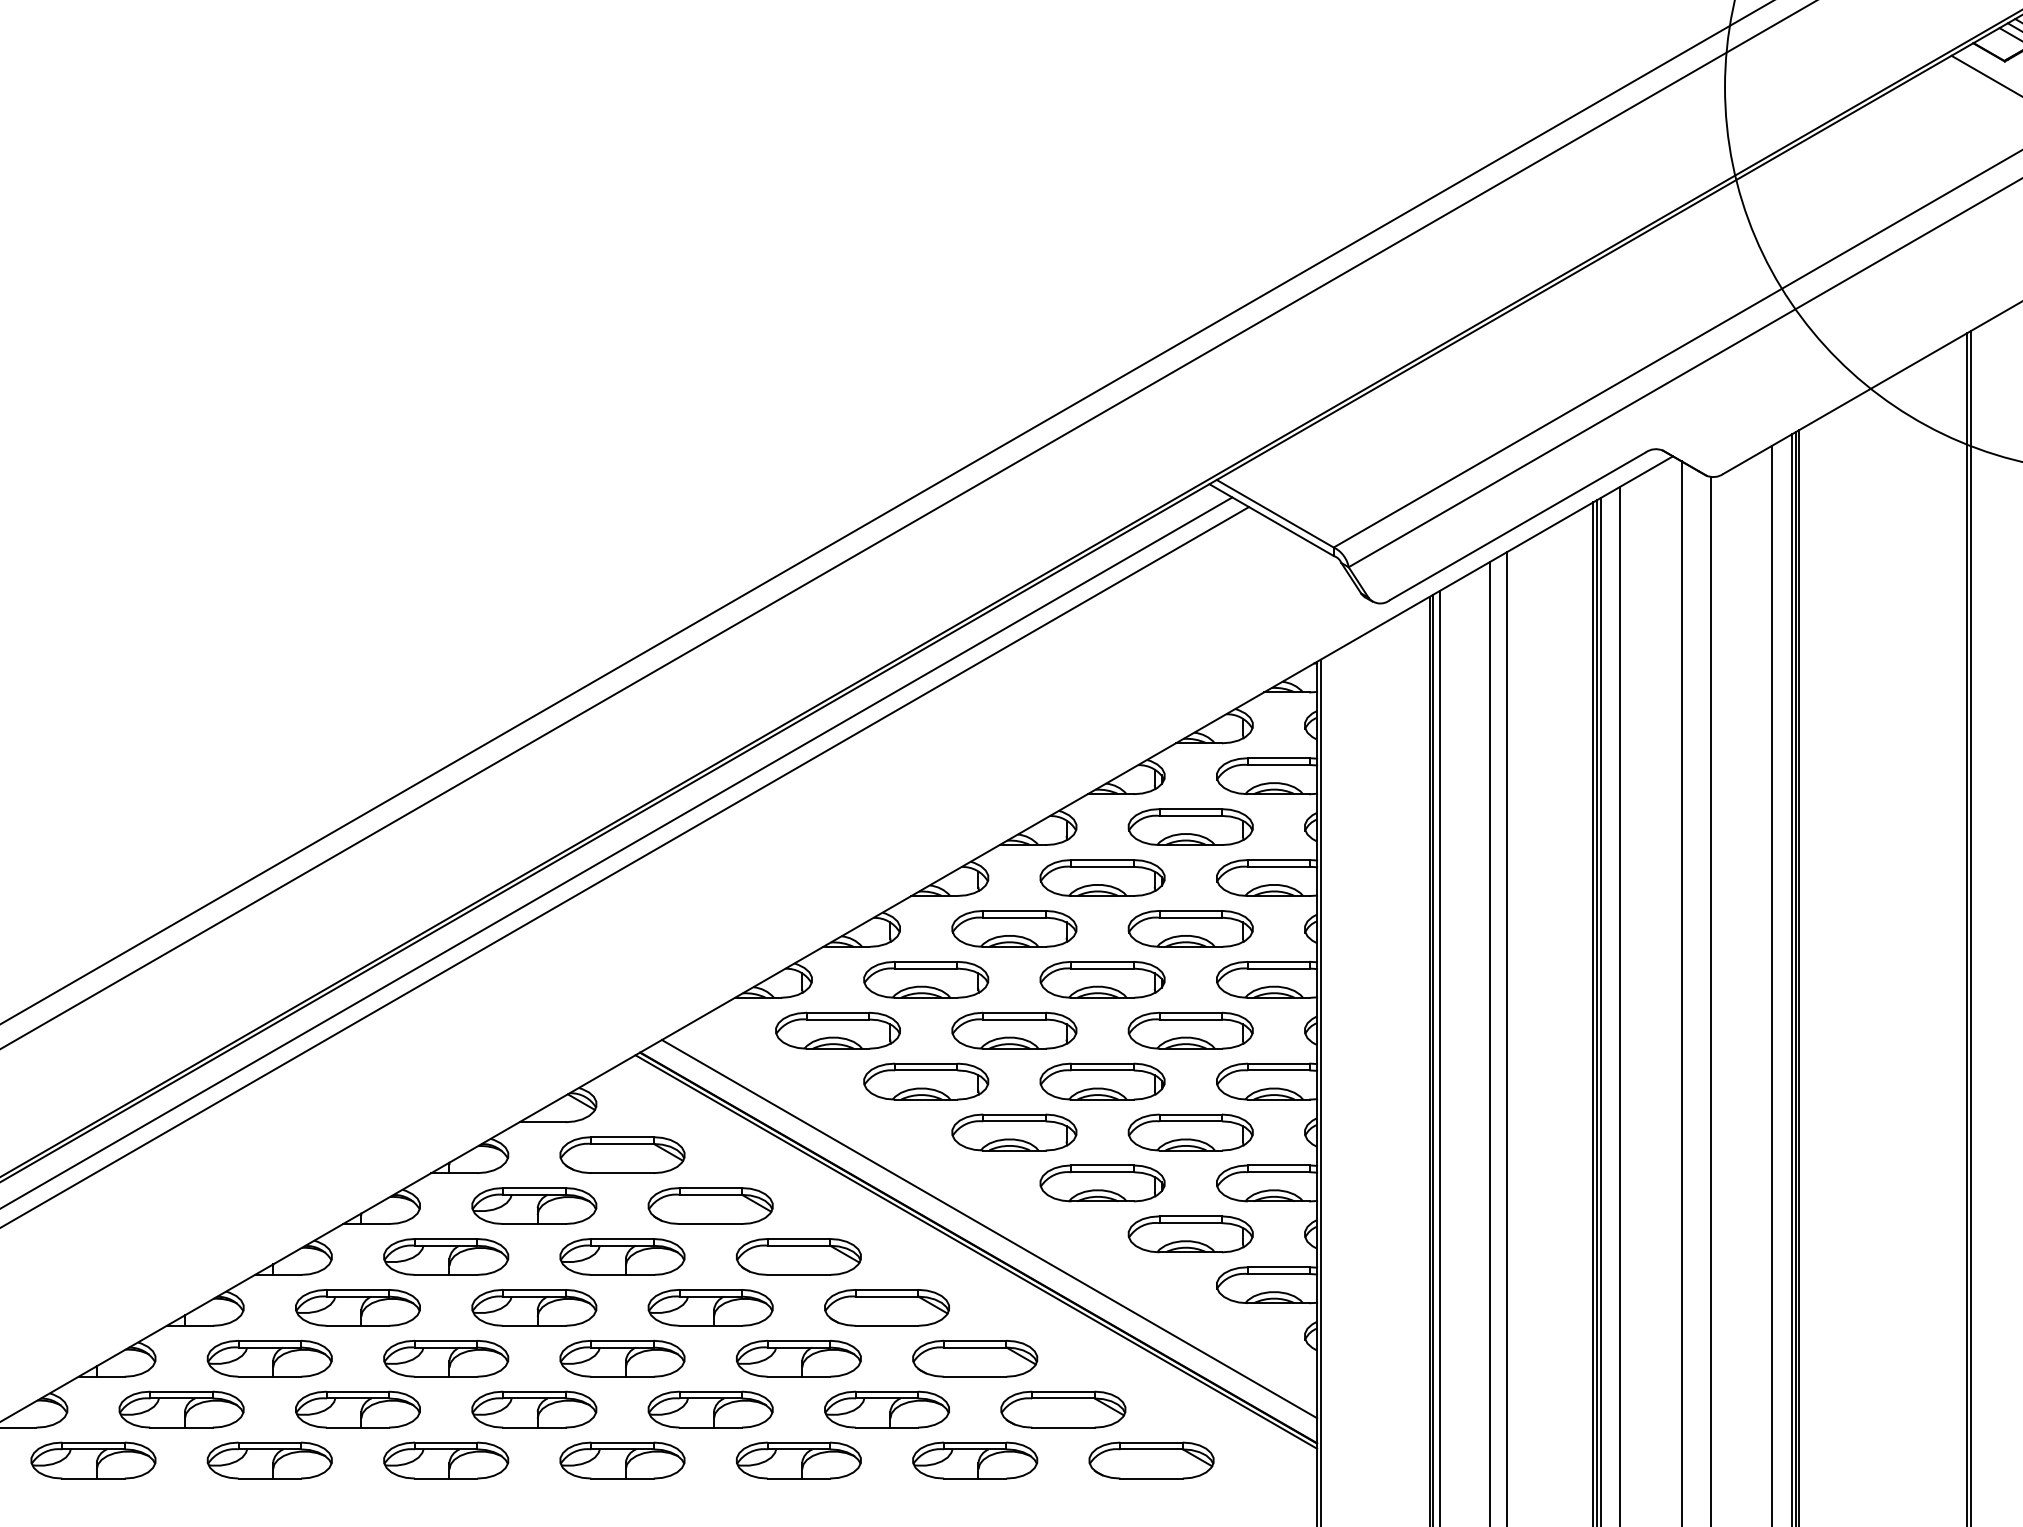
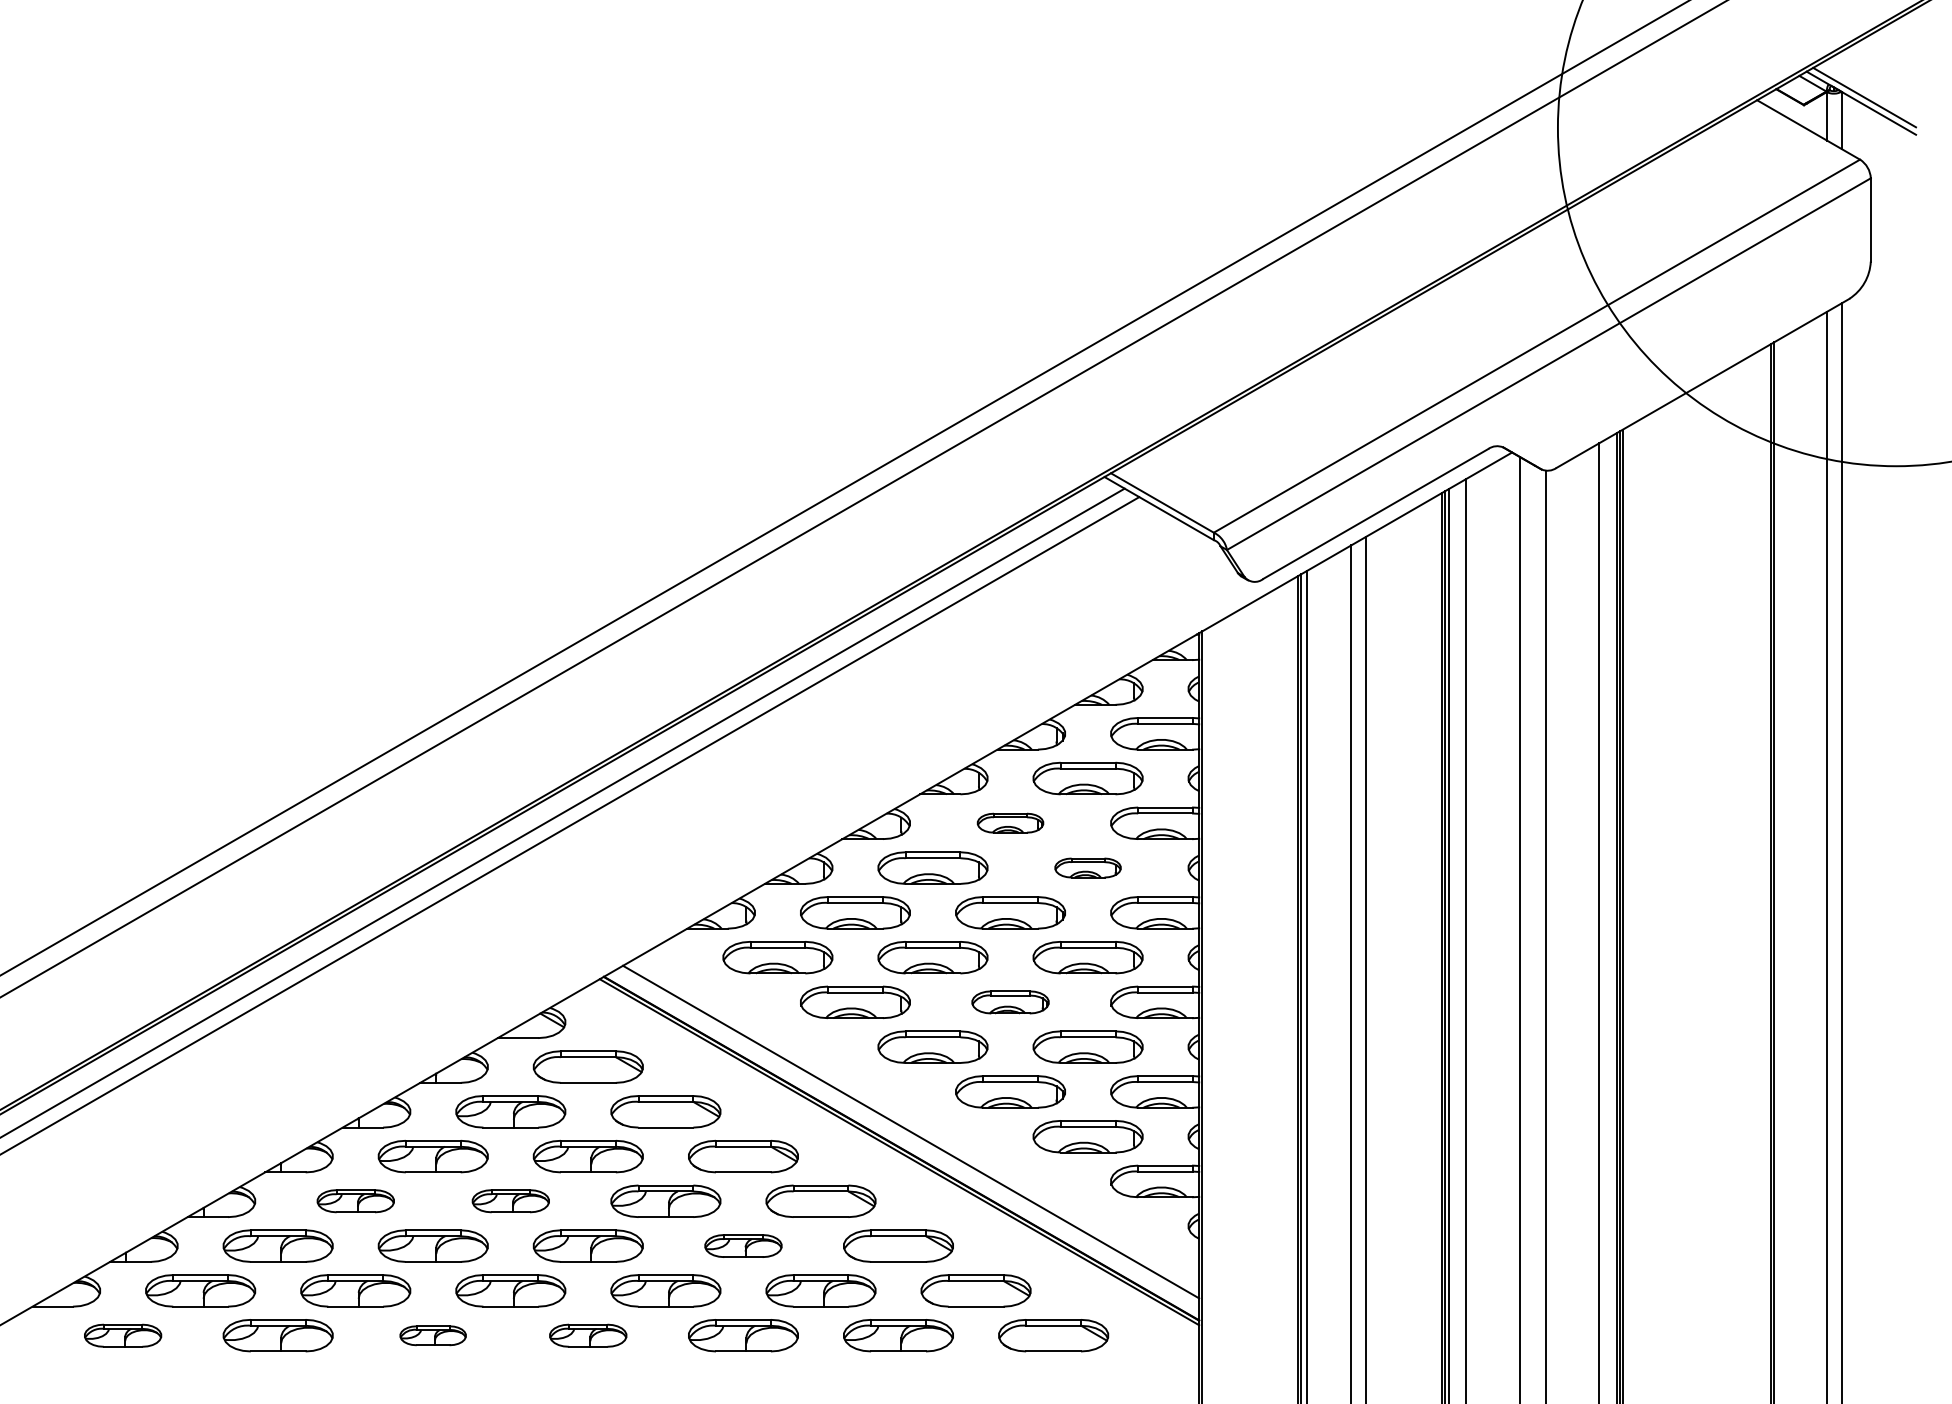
part: (1102, 877) -> (1010, 822), size x0.6
part: (1190, 928) -> (1087, 867), size x0.6
part: (1102, 1081) -> (1010, 1002), size x0.7
part: (357, 1306) -> (355, 1200), size x0.7
part: (533, 1306) -> (510, 1200), size x0.7
part: (798, 1358) -> (743, 1245), size x0.7
part: (92, 1460) -> (122, 1335), size x0.7
part: (445, 1460) -> (432, 1335), size x0.6
part: (621, 1460) -> (587, 1335), size x0.7

